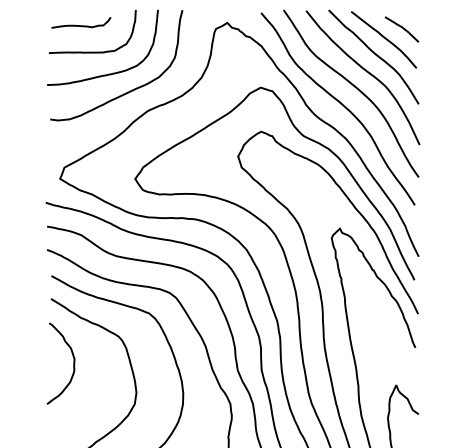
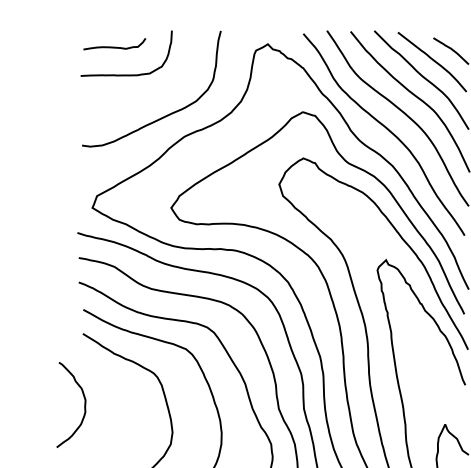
curve: (108, 73) -> (143, 97), removed
curve: (73, 363) -> (84, 404), moved

